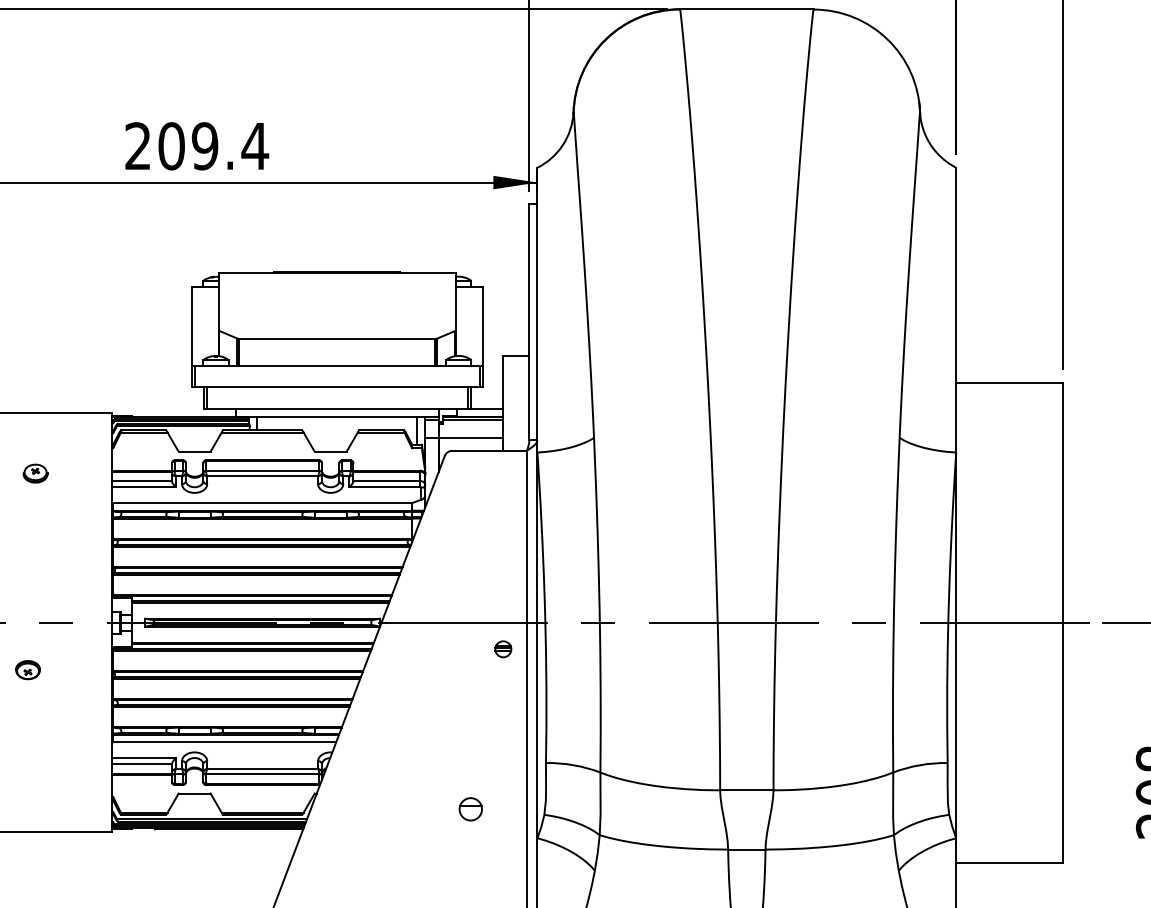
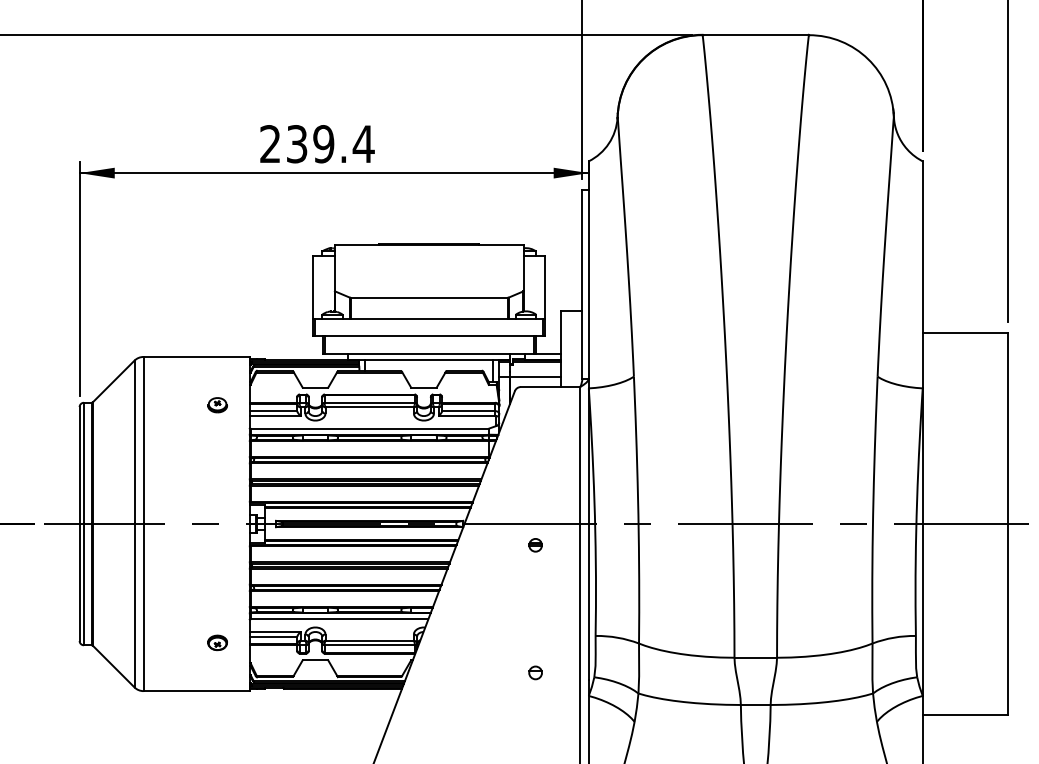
text: (170, 146) -> (296, 144), 209.4 -> 239.4
part: (35, 473) -> (217, 405), moved
part: (503, 649) -> (535, 545), moved
part: (27, 669) -> (217, 642), moved
part: (470, 808) -> (535, 672), size x0.71

